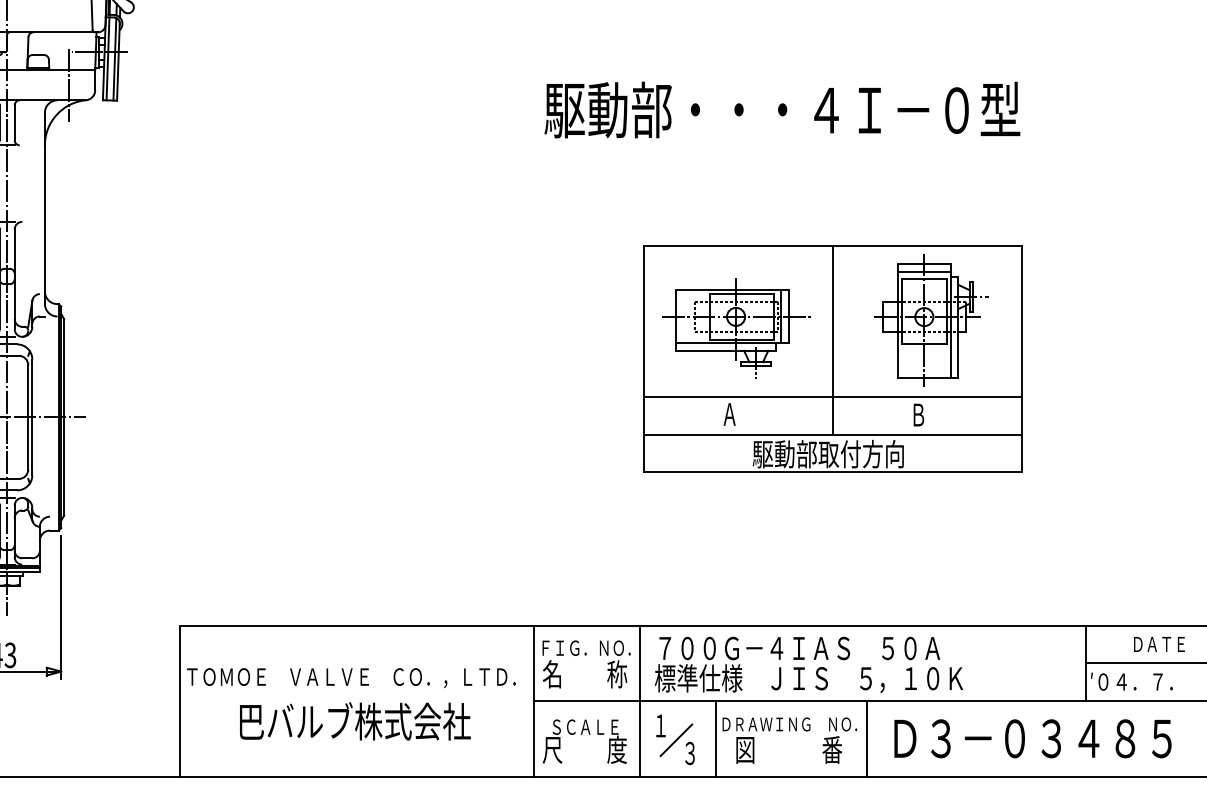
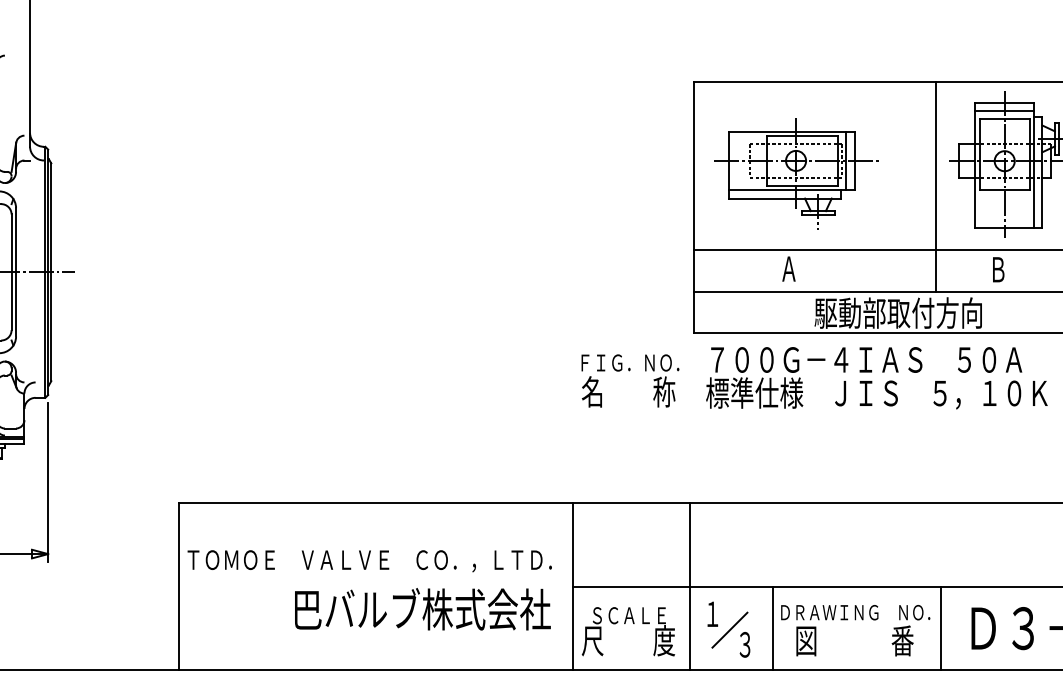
line: (832, 339) -> (935, 186), moved
text: (586, 664) -> (630, 381), moved
text: (809, 664) -> (877, 377), moved
text: (355, 721) -> (423, 609), moved

